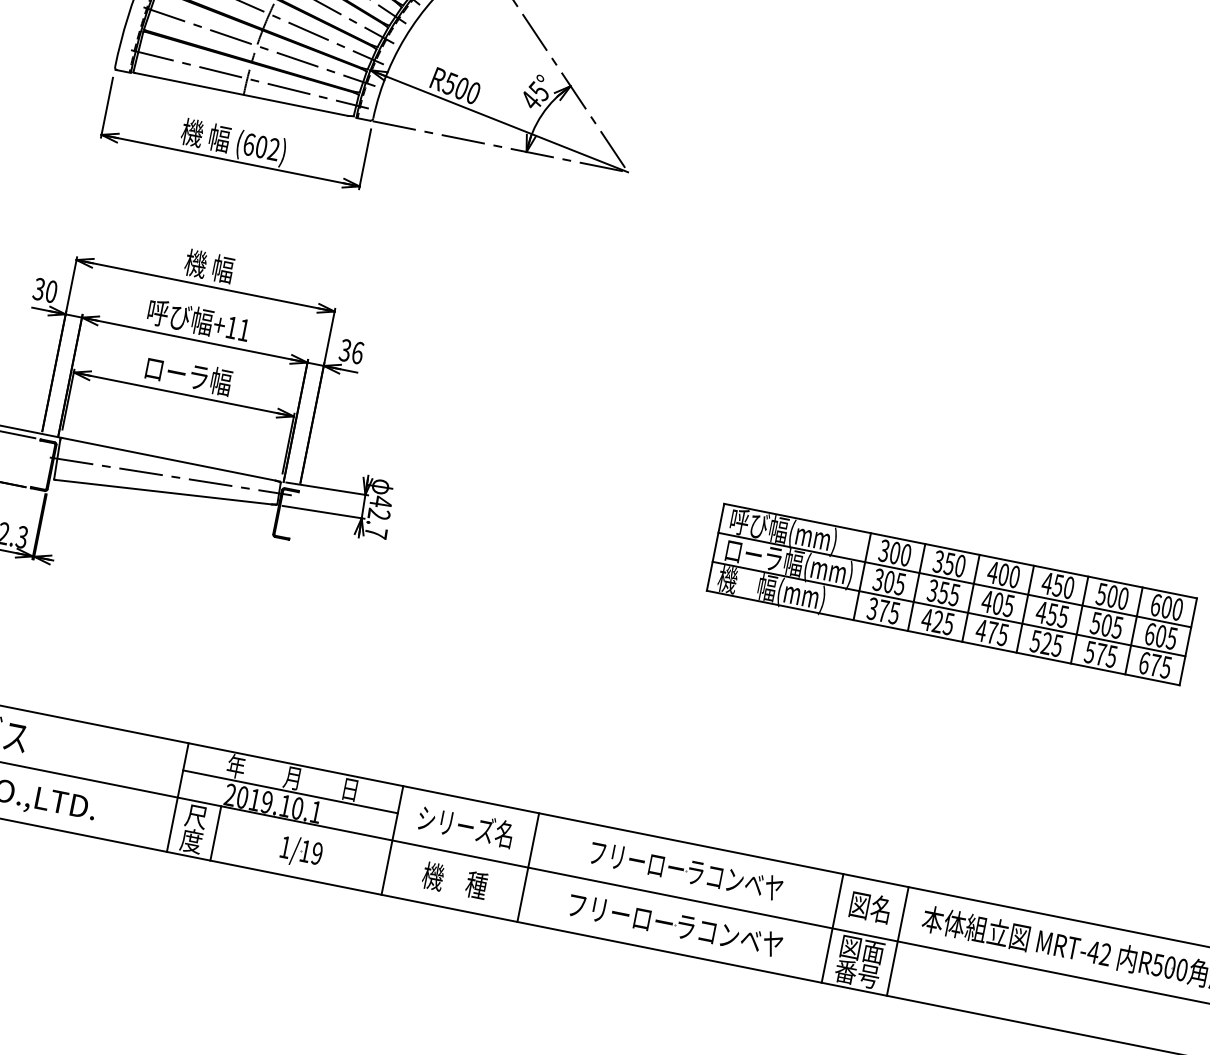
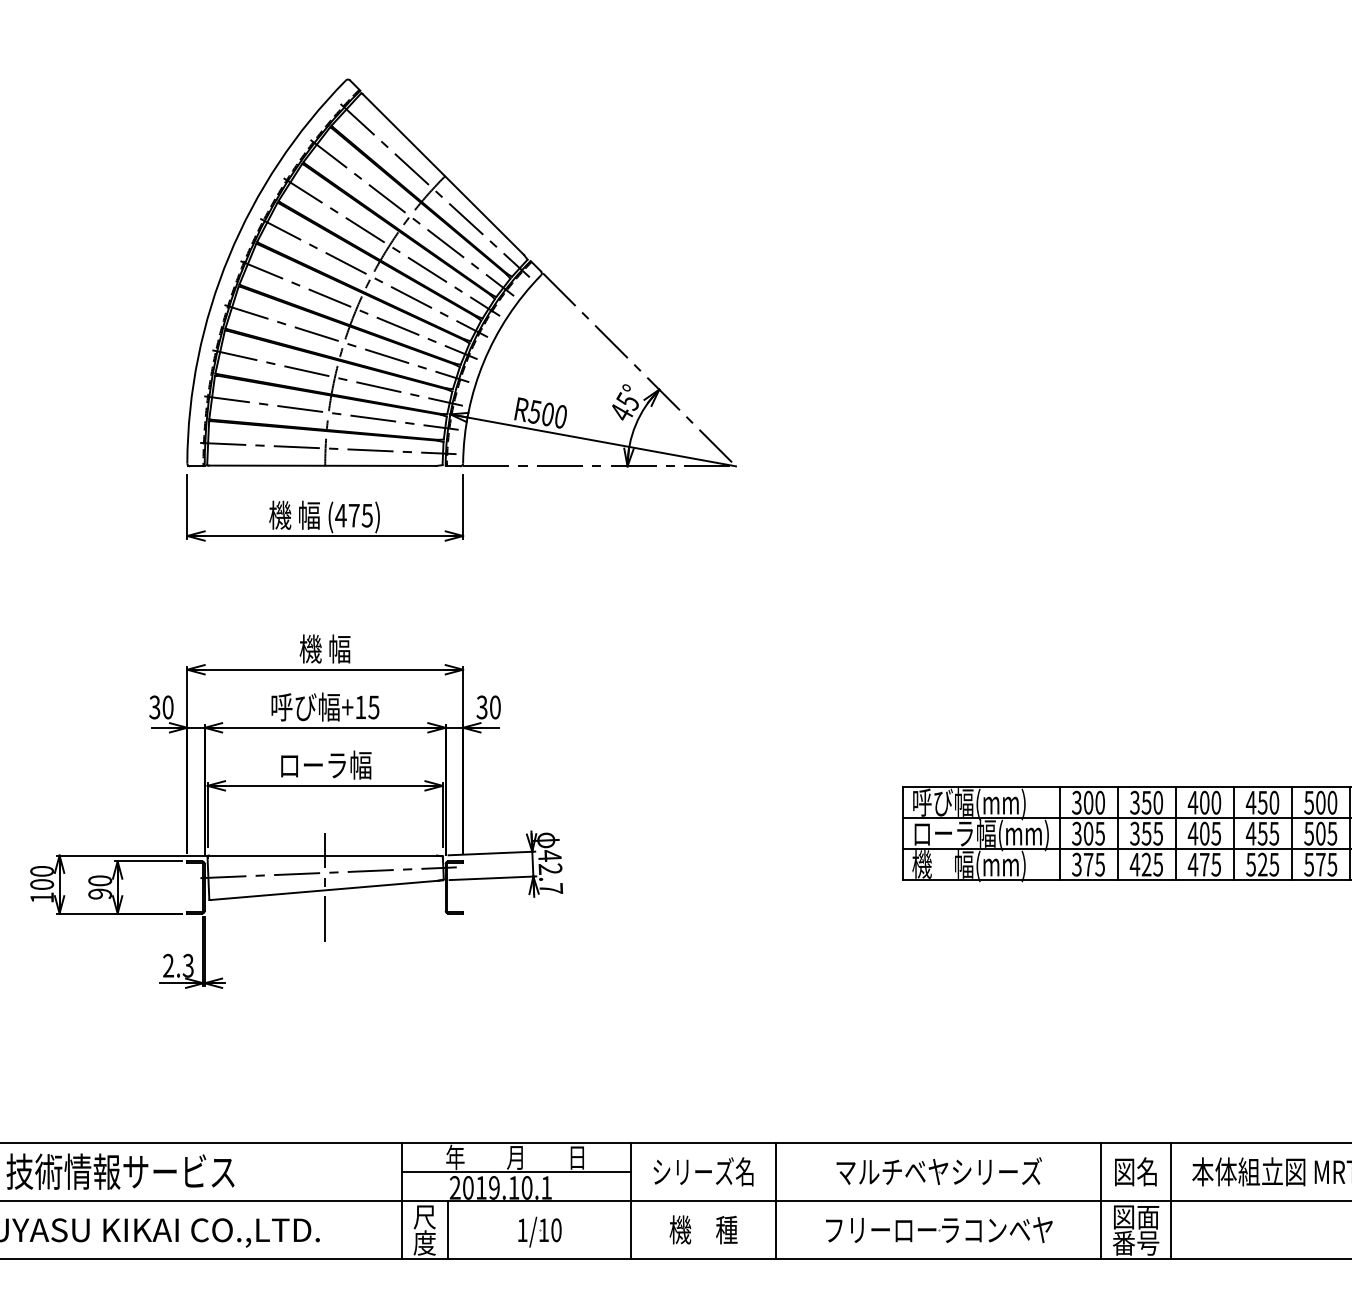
text: (260, 146) -> (353, 515), (602) -> (475)
text: (243, 330) -> (373, 707), +11 -> +15
text: (357, 352) -> (495, 707), 36 -> 30
line: (165, 489) -> (325, 887), added
text: (317, 853) -> (556, 1230), 1/19 -> 1/10
text: (685, 870) -> (938, 1171), フリーローラコンベヤ -> マルチベヤシリーズ

